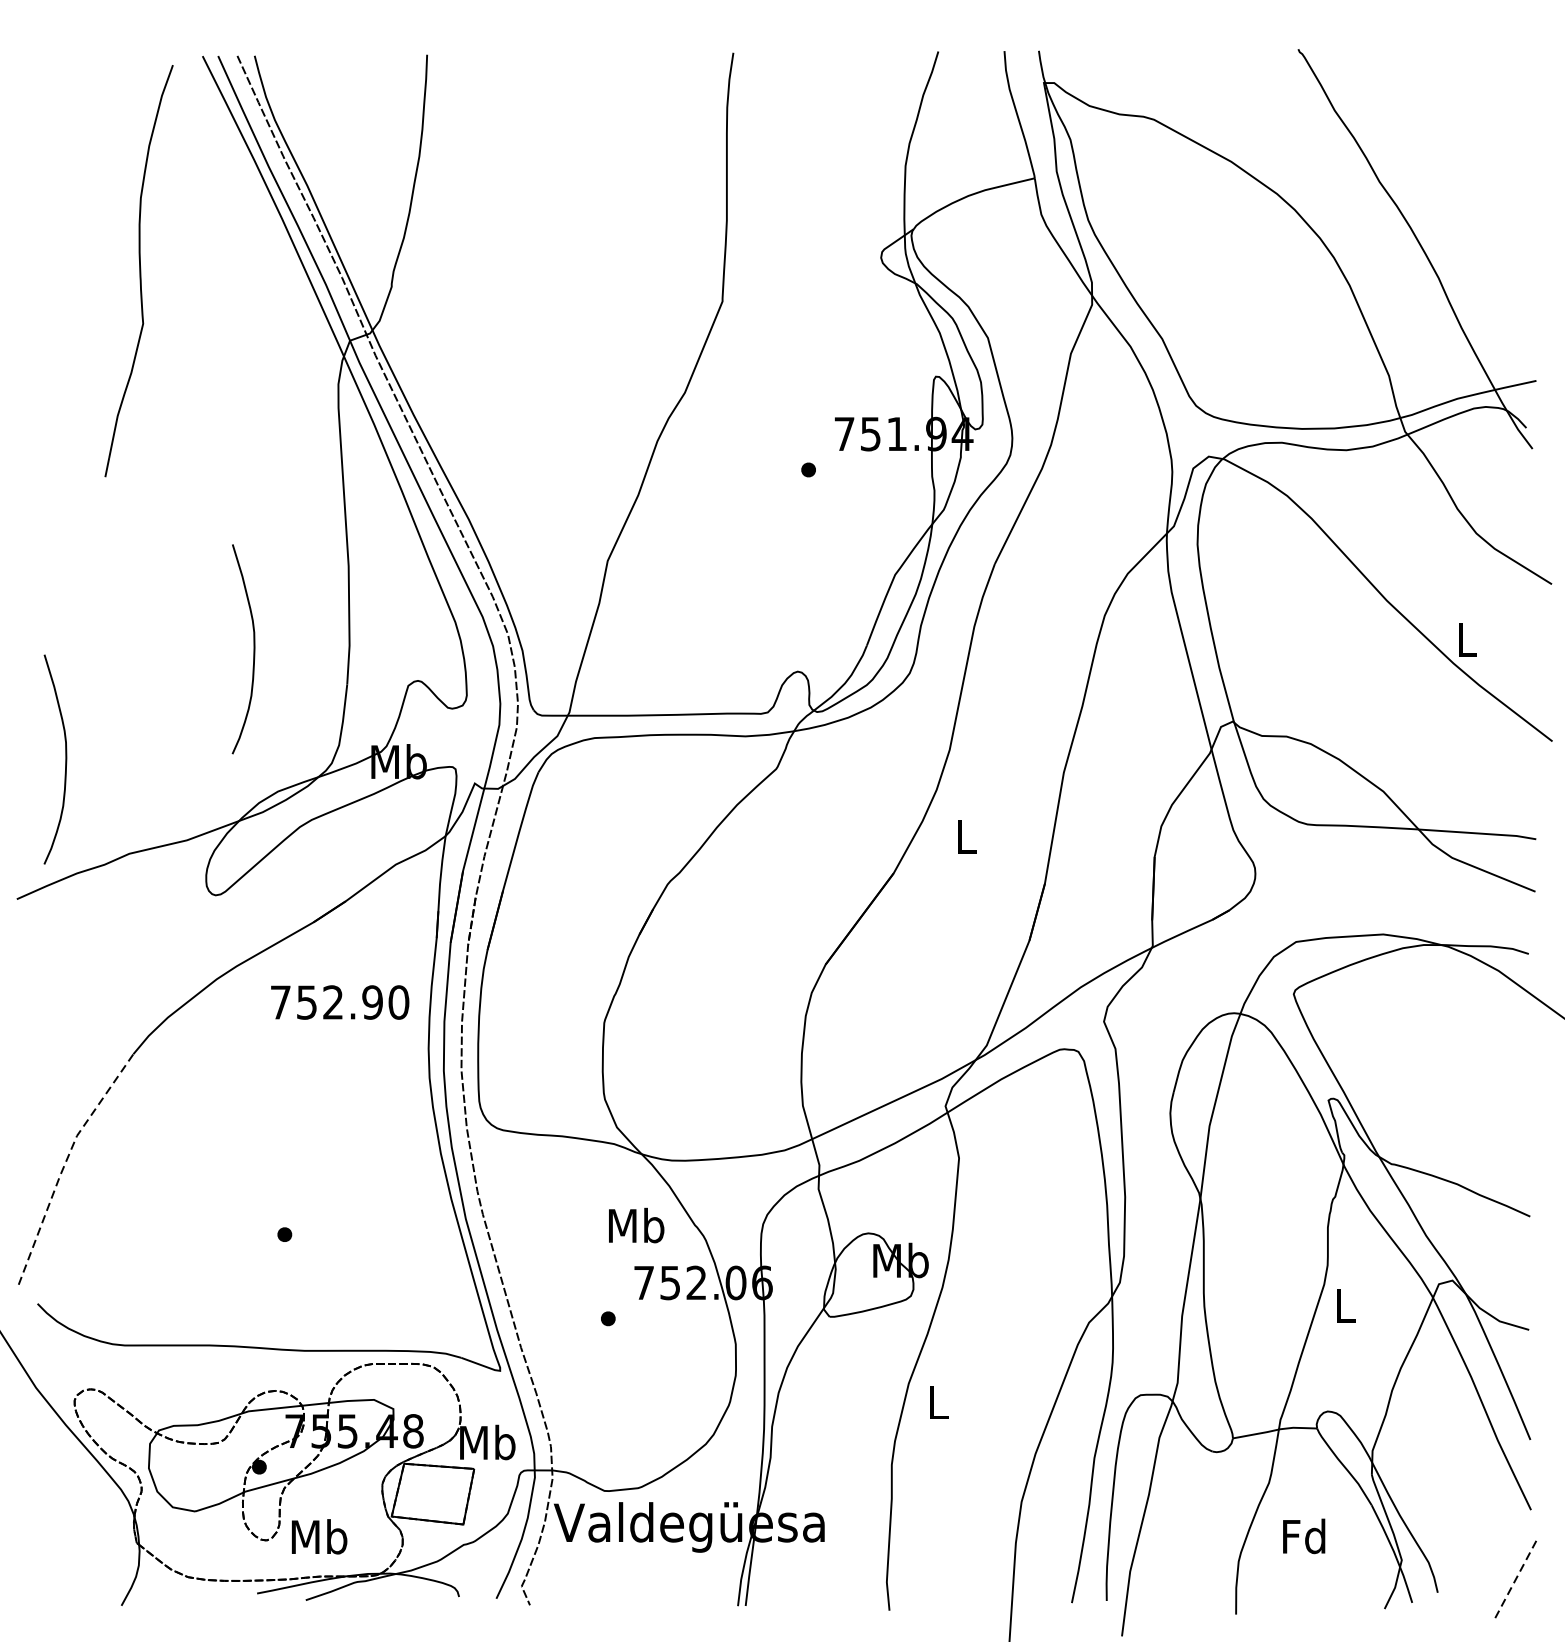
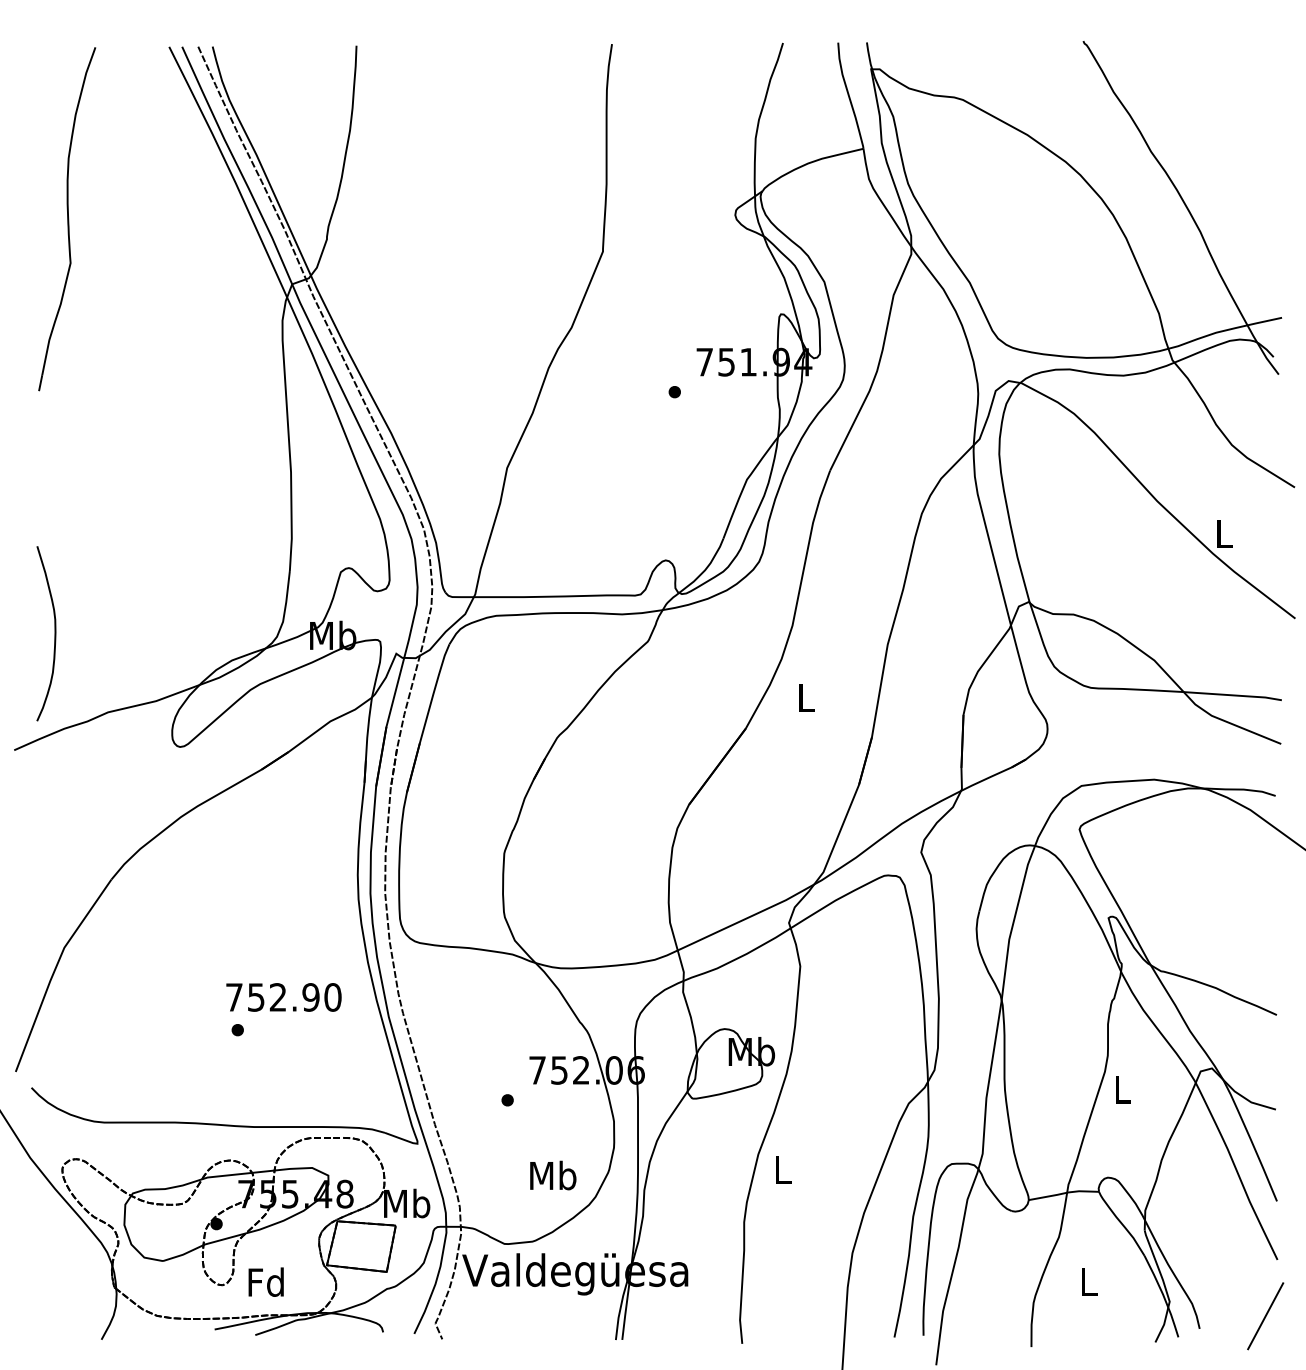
part: (139, 271) -> (67, 219), moved
curve: (253, 649) -> (211, 541), removed
text: (339, 1002) -> (283, 997), moved
line: (65, 1164) -> (54, 971), dashed -> solid
text: (636, 1225) -> (553, 1175), moved
text: (319, 1535) -> (266, 1281), Mb -> Fd
text: (1303, 1535) -> (1087, 1281), Fd -> L
line: (1516, 1576) -> (1265, 1315), dashed -> solid

